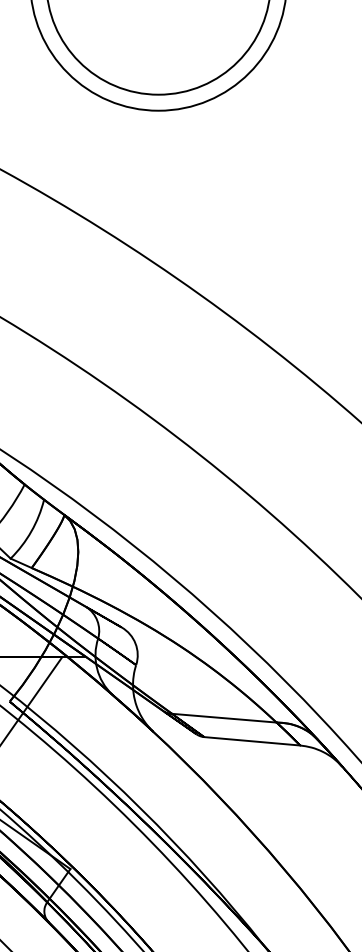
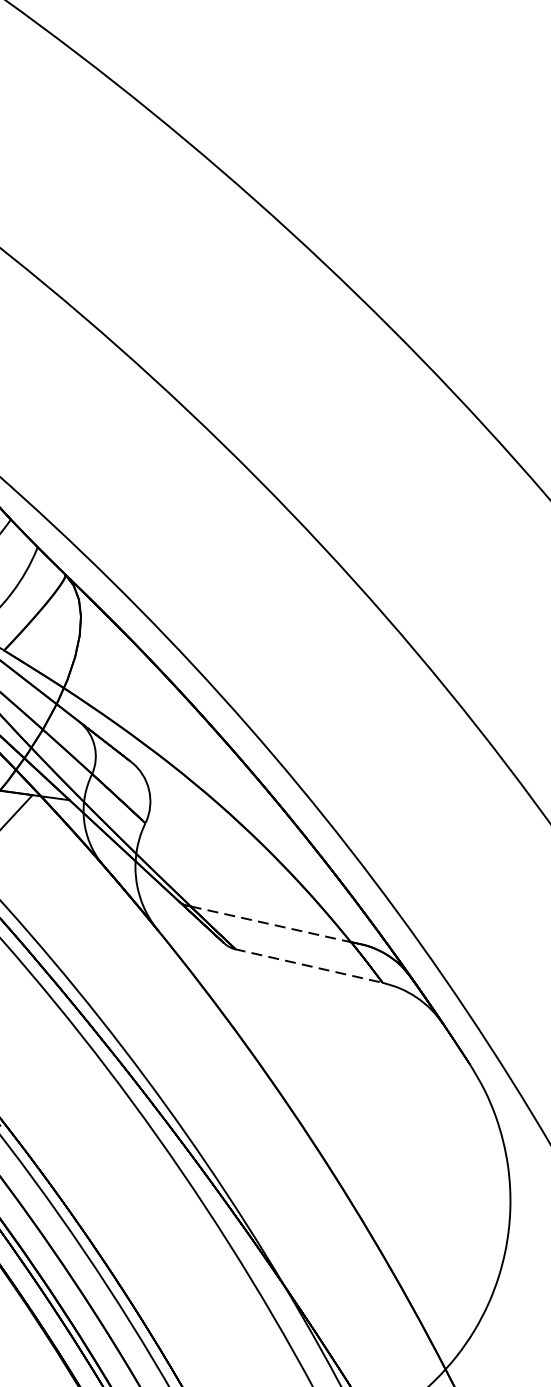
line: (224, 718) -> (271, 924), solid -> dashed
line: (252, 741) -> (309, 966), solid -> dashed

